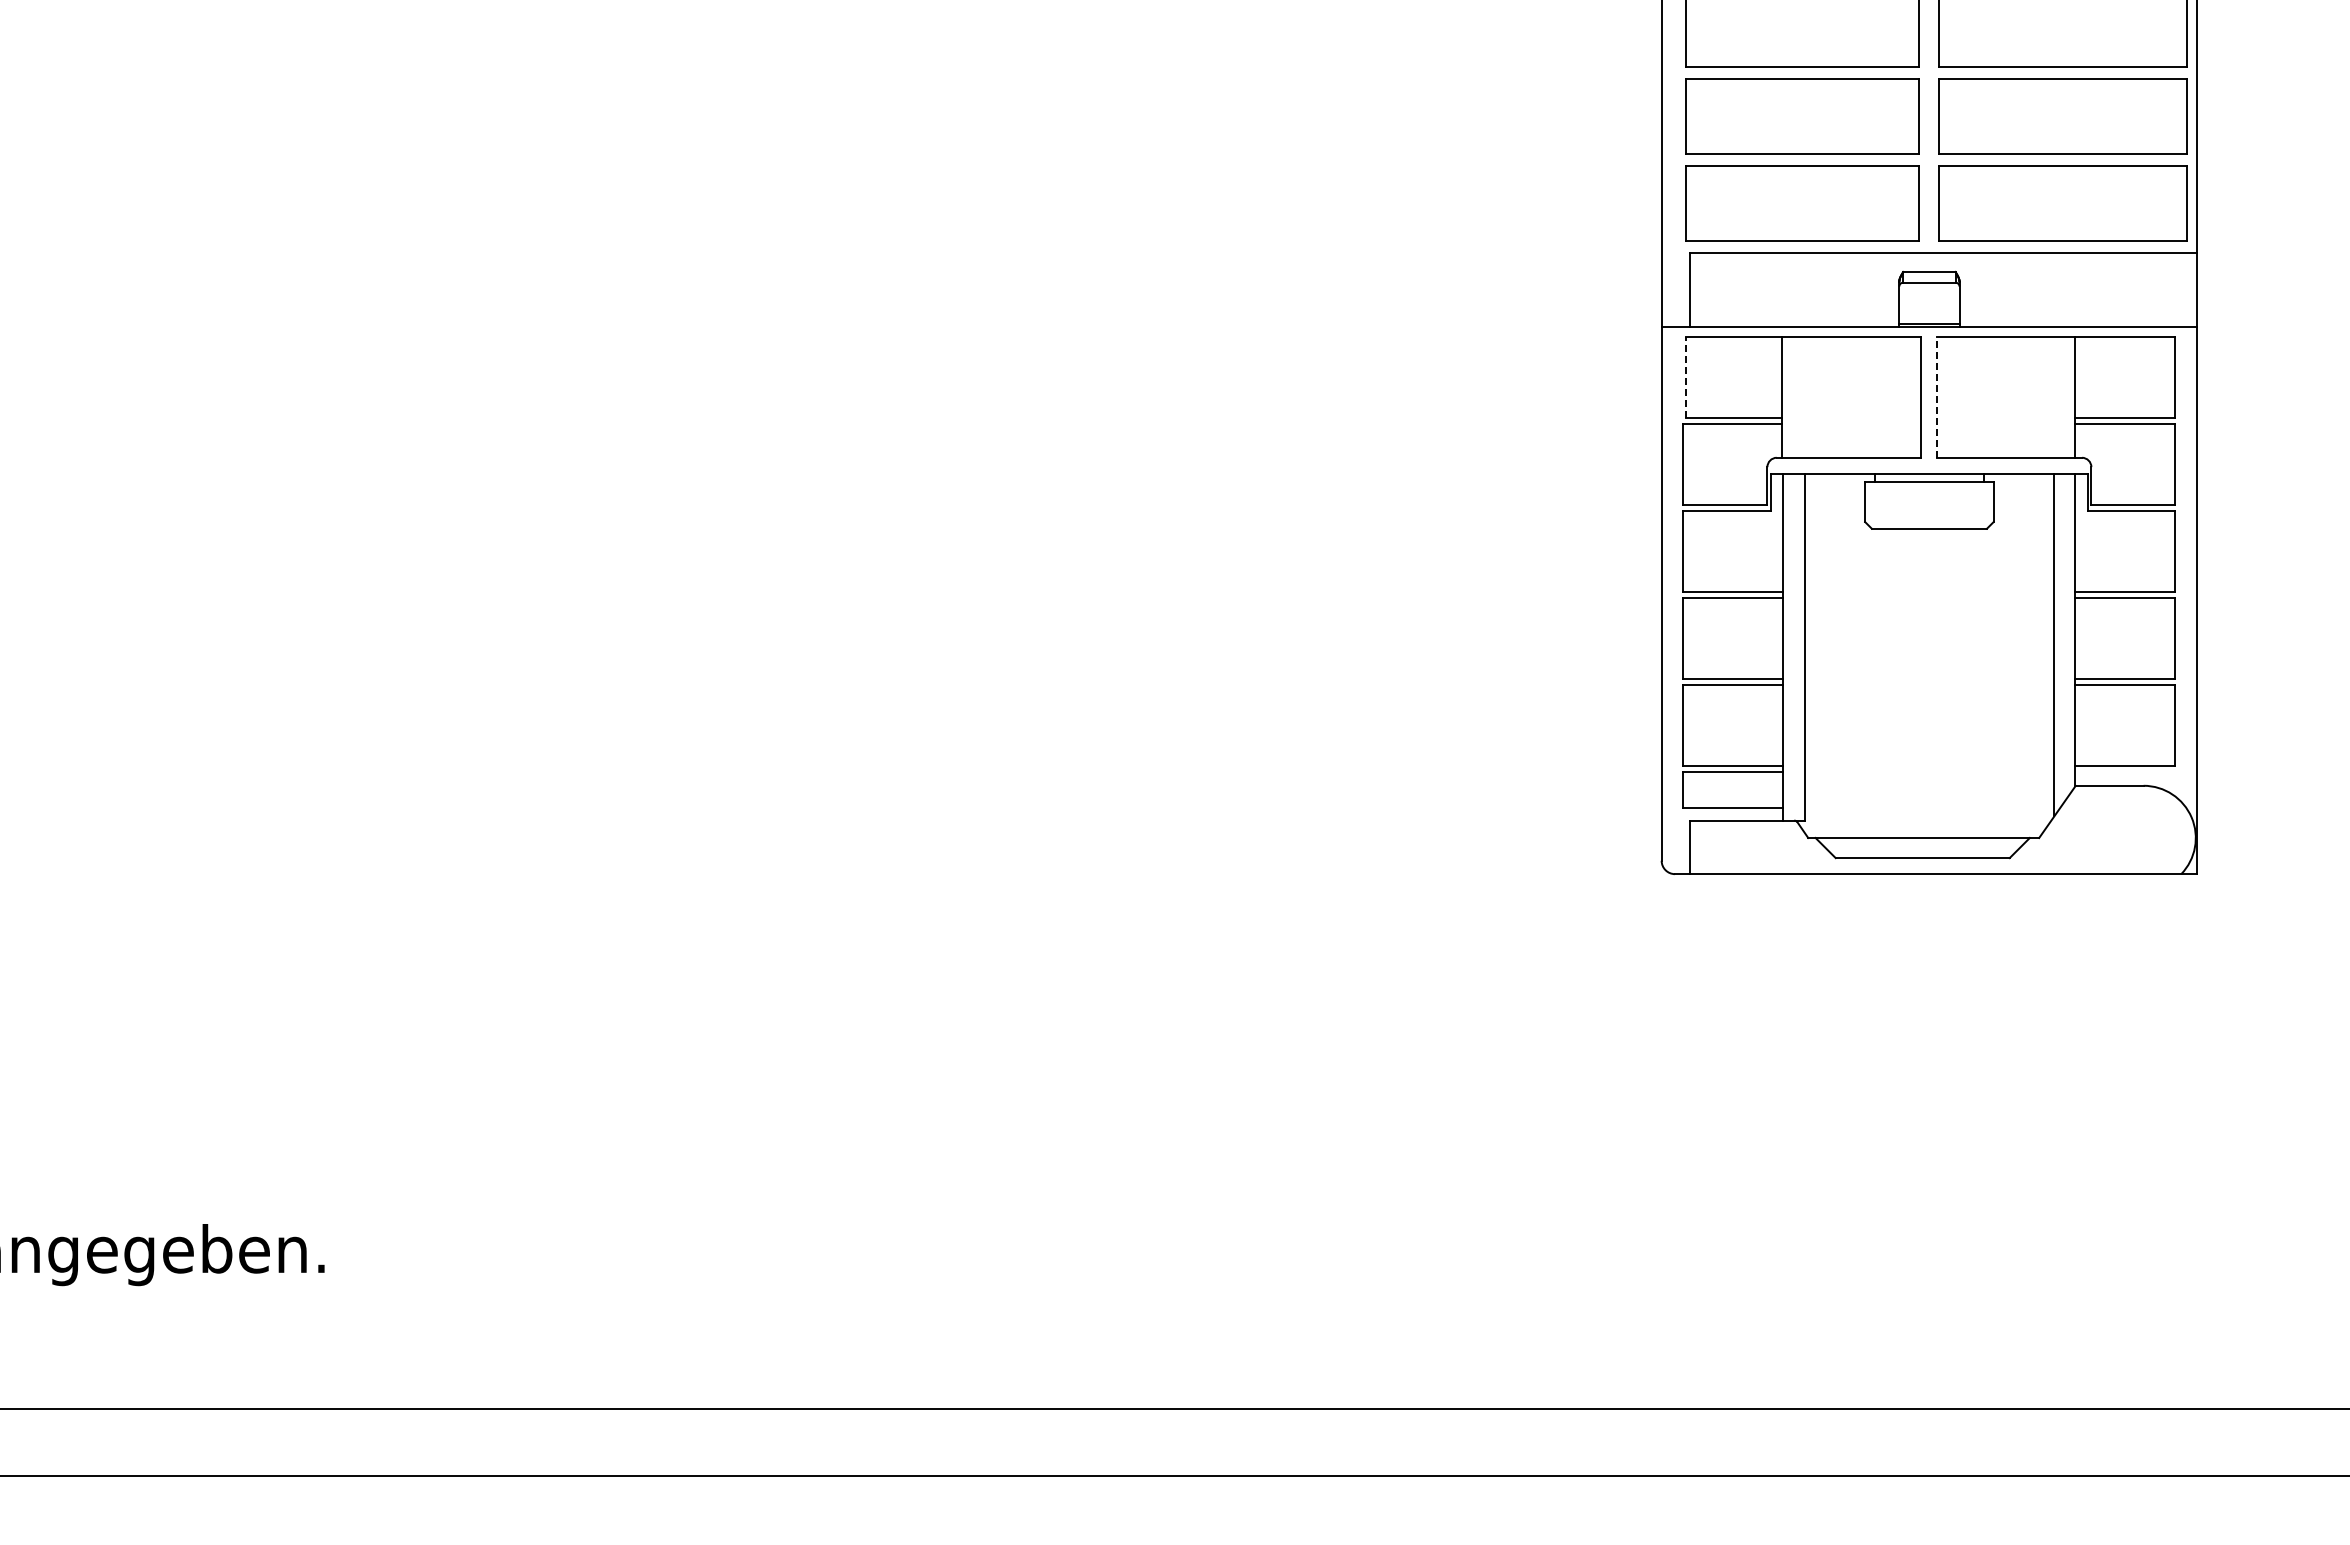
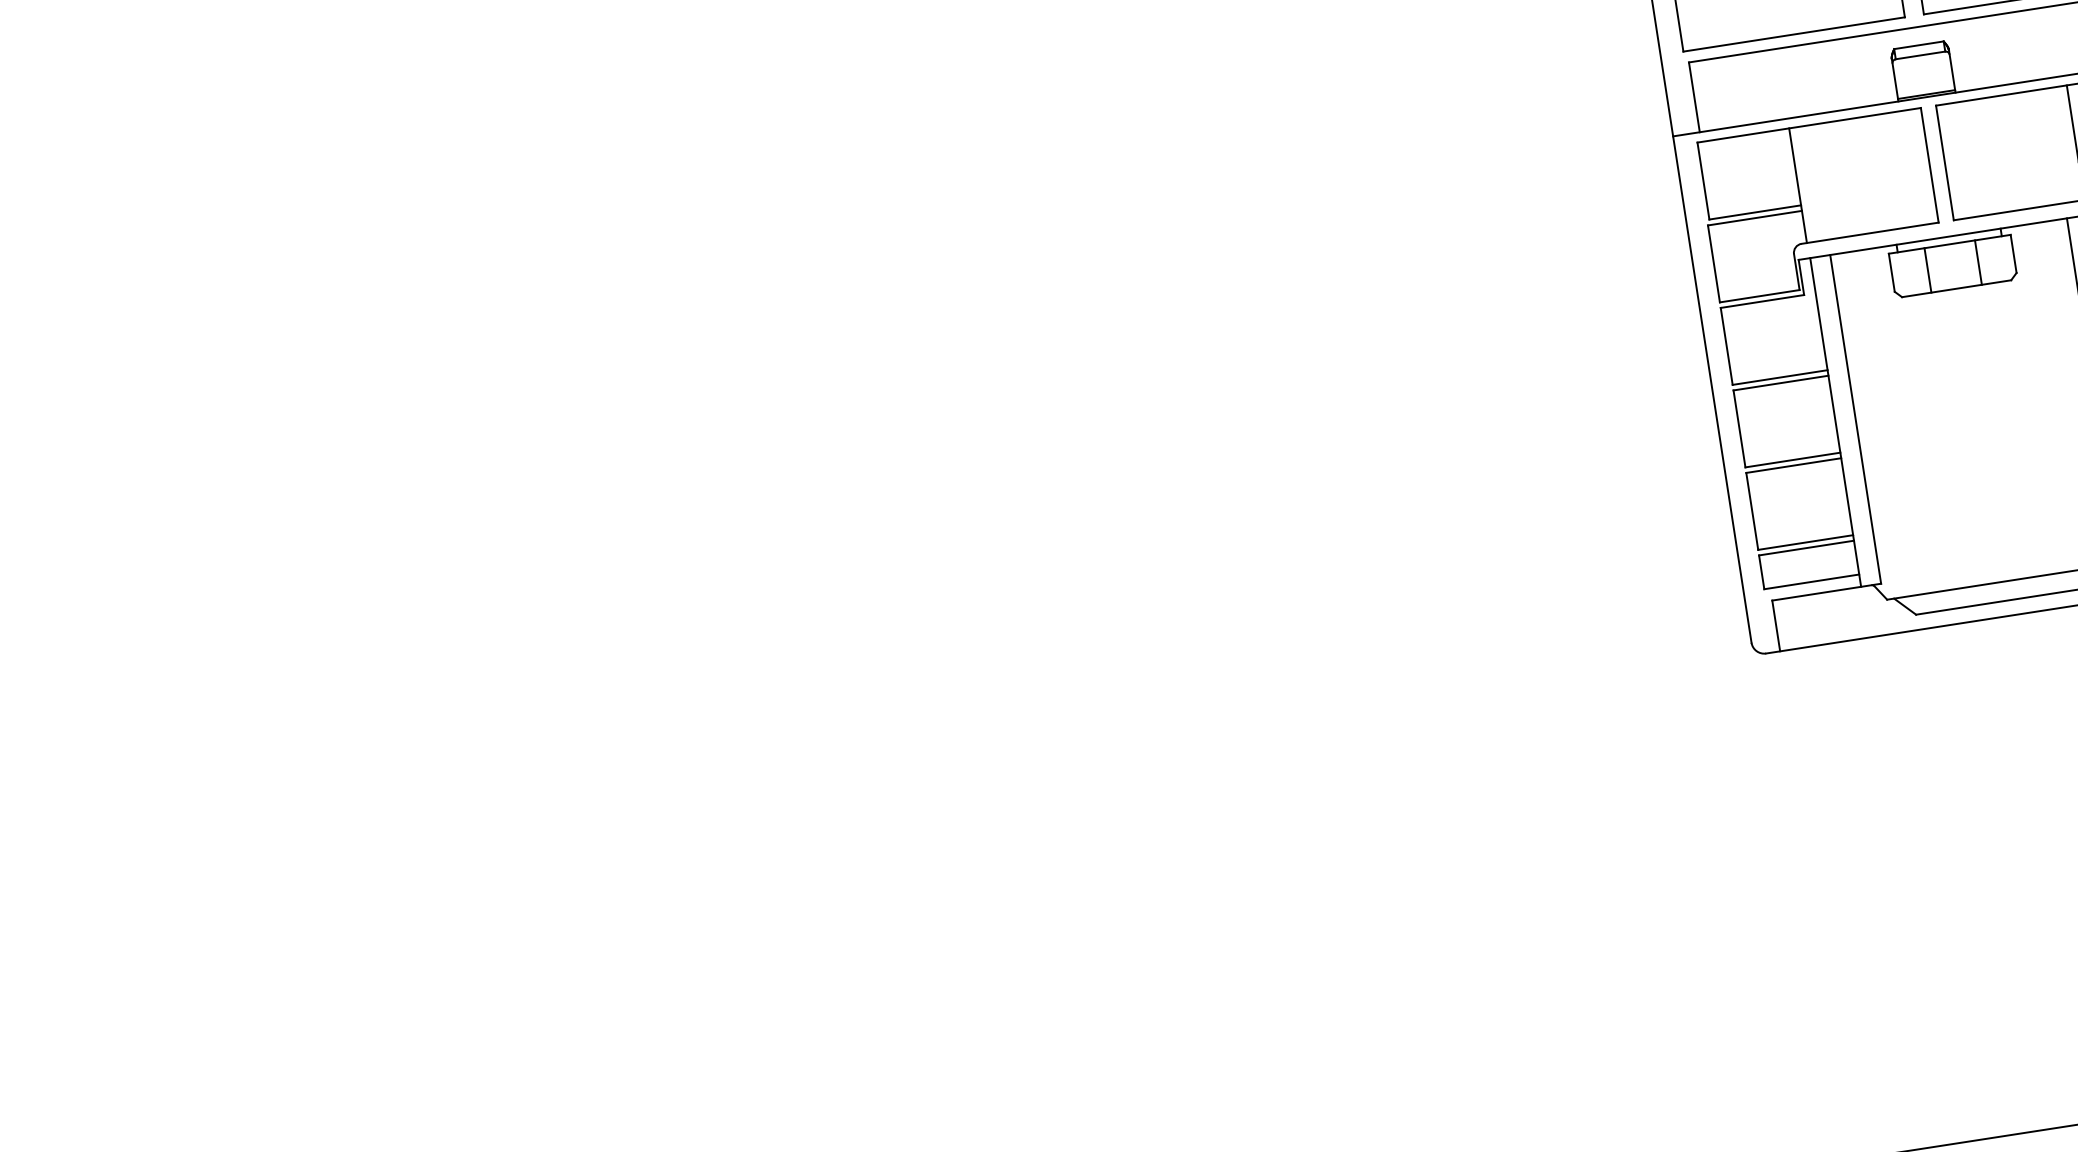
line: (1685, 377) -> (1703, 181), dashed -> solid
line: (1937, 396) -> (1944, 162), dashed -> solid
line: (1902, 504) -> (1927, 269), added
line: (1956, 504) -> (1978, 261), added

